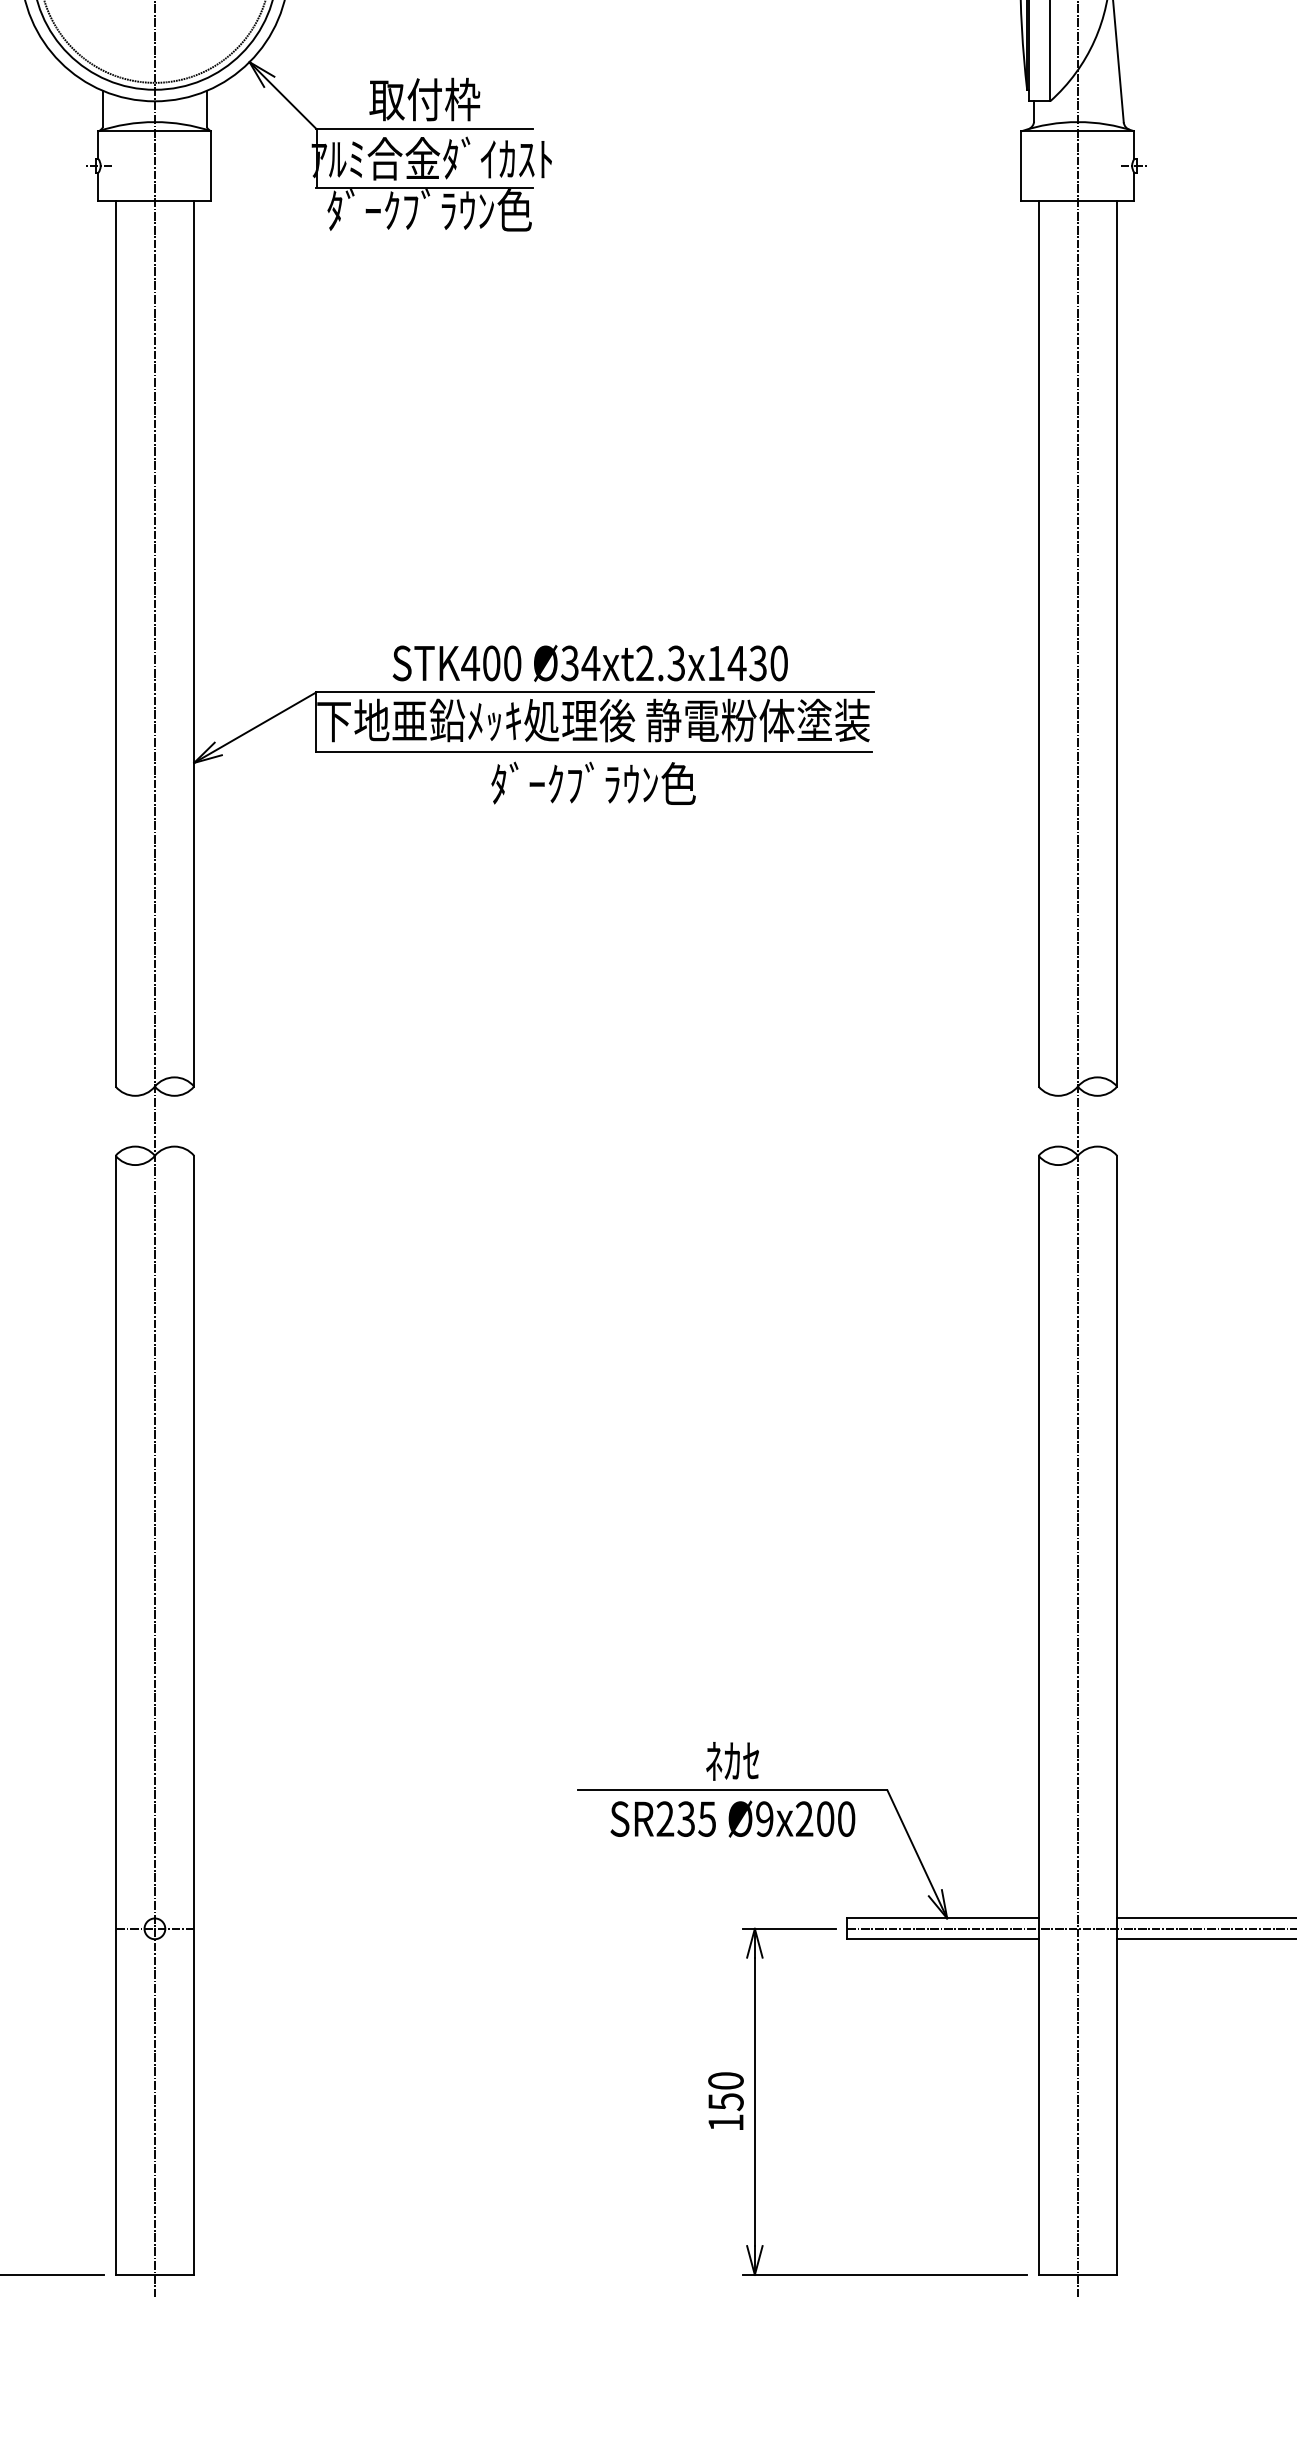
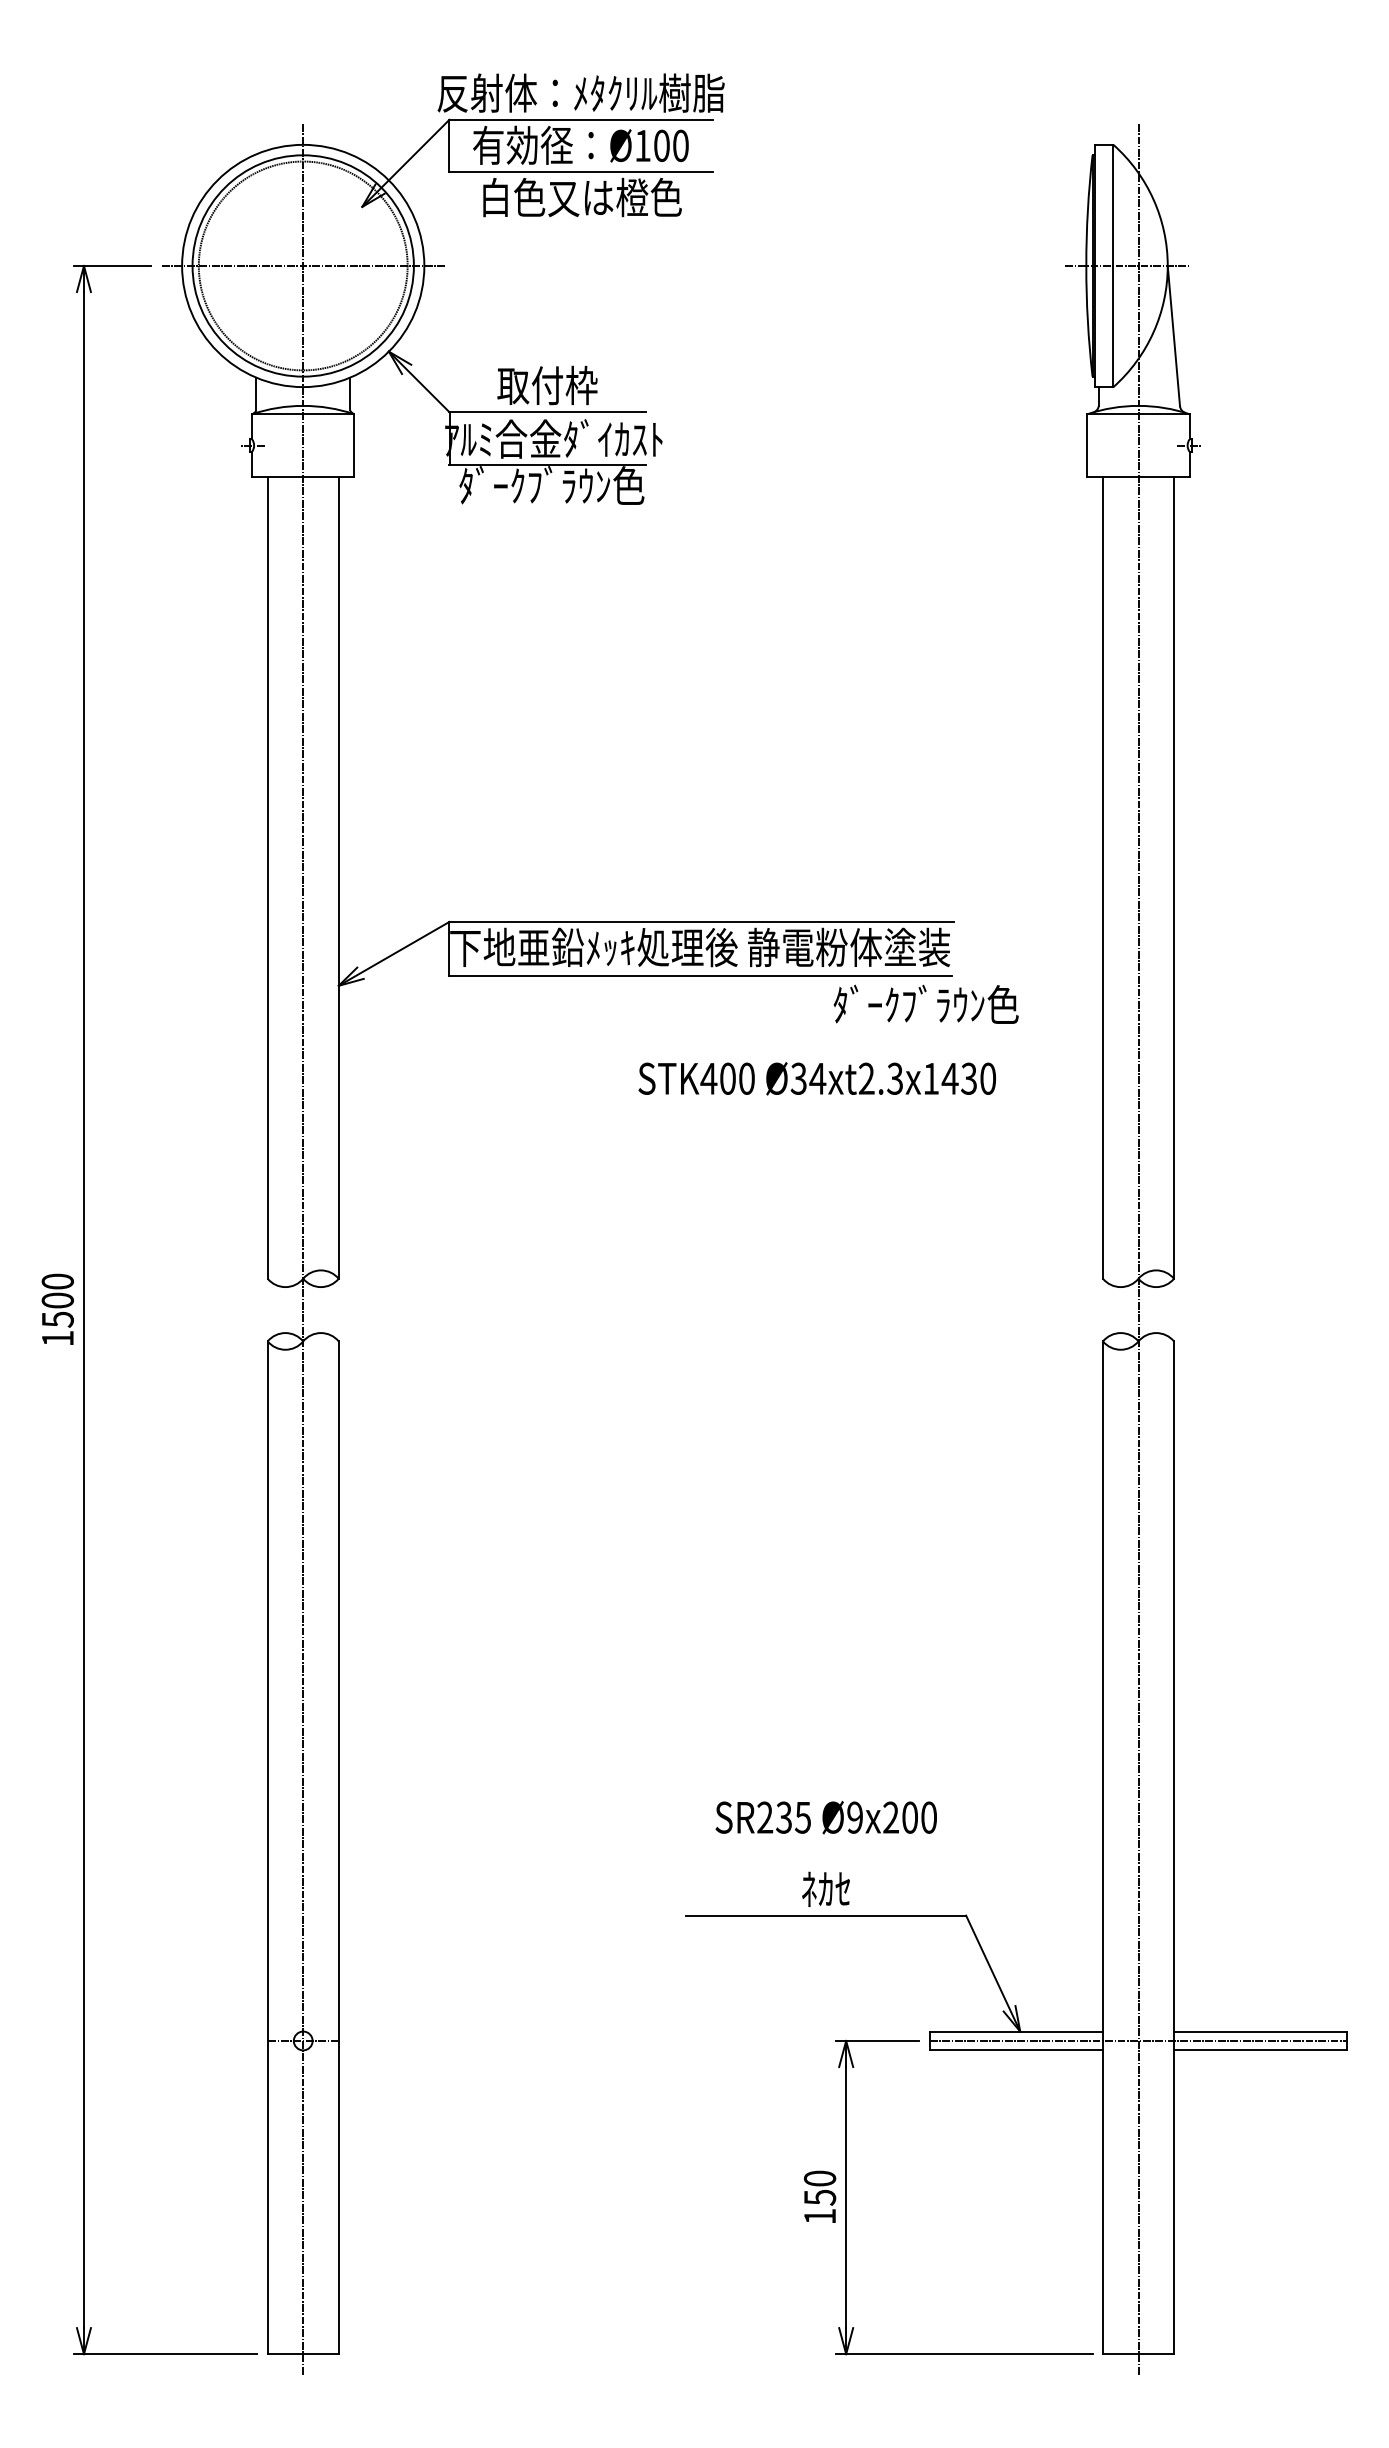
text: (589, 663) -> (816, 1078), moved
text: (592, 782) -> (925, 1003), moved
text: (732, 1818) -> (825, 1817), moved

